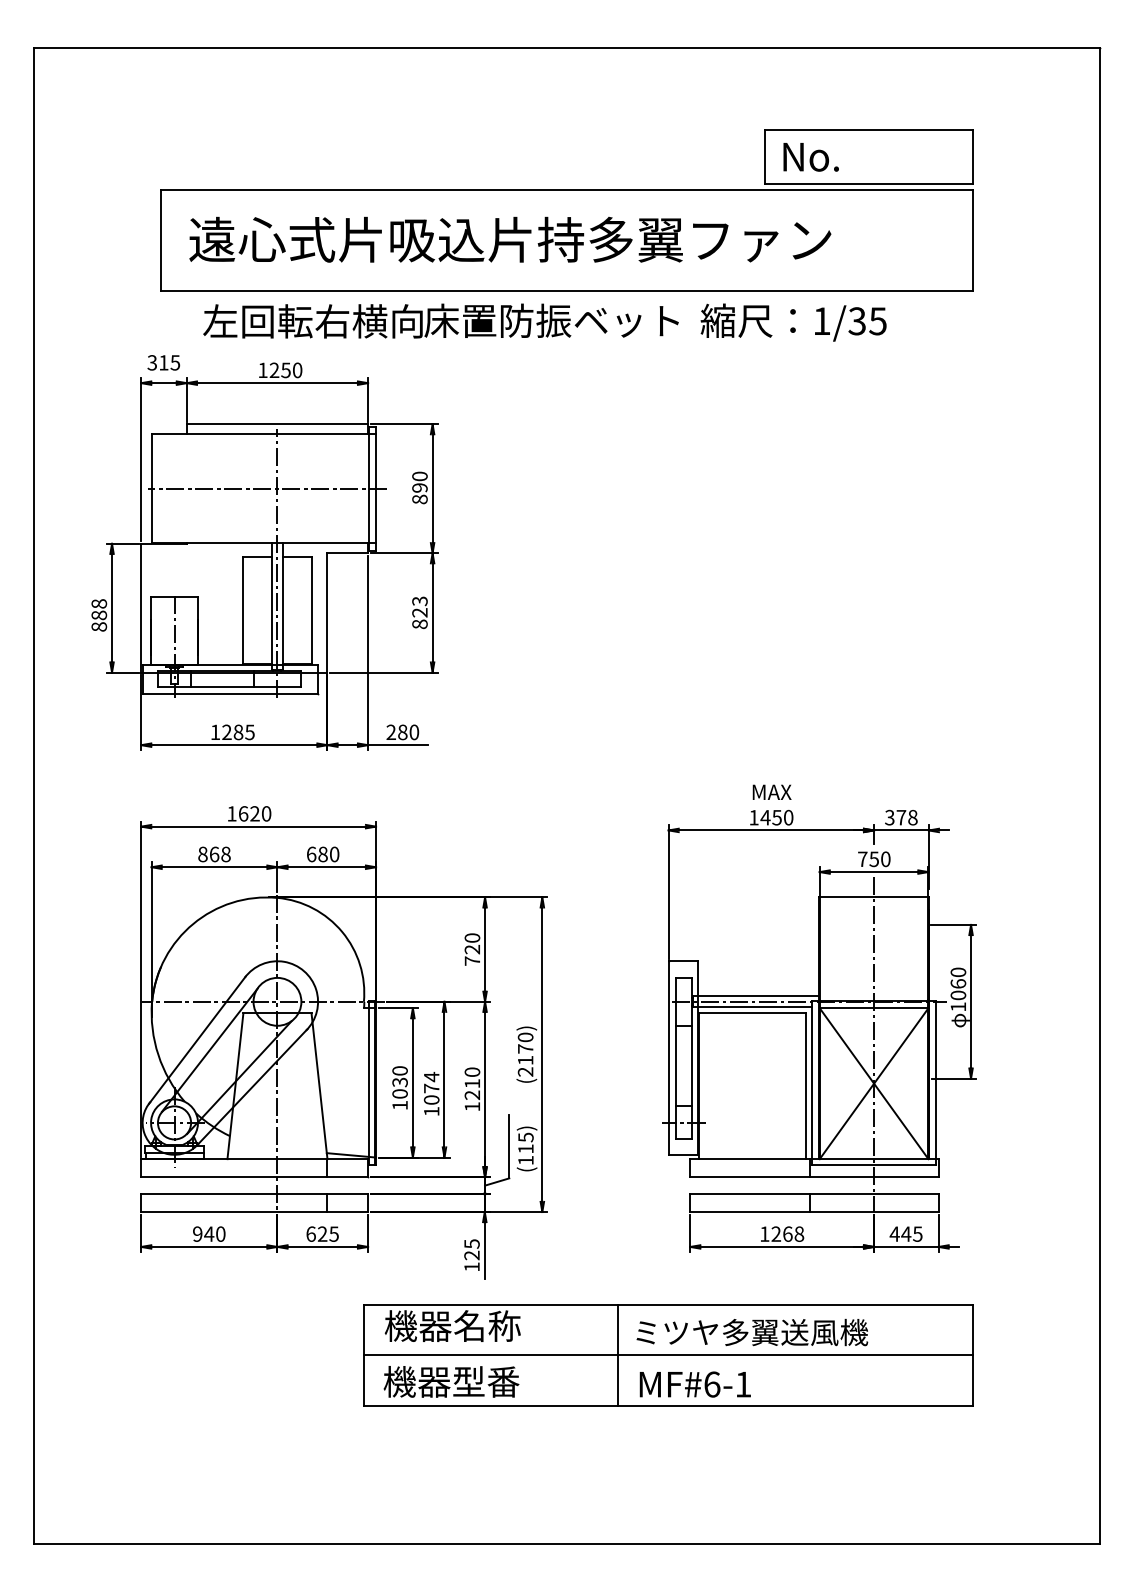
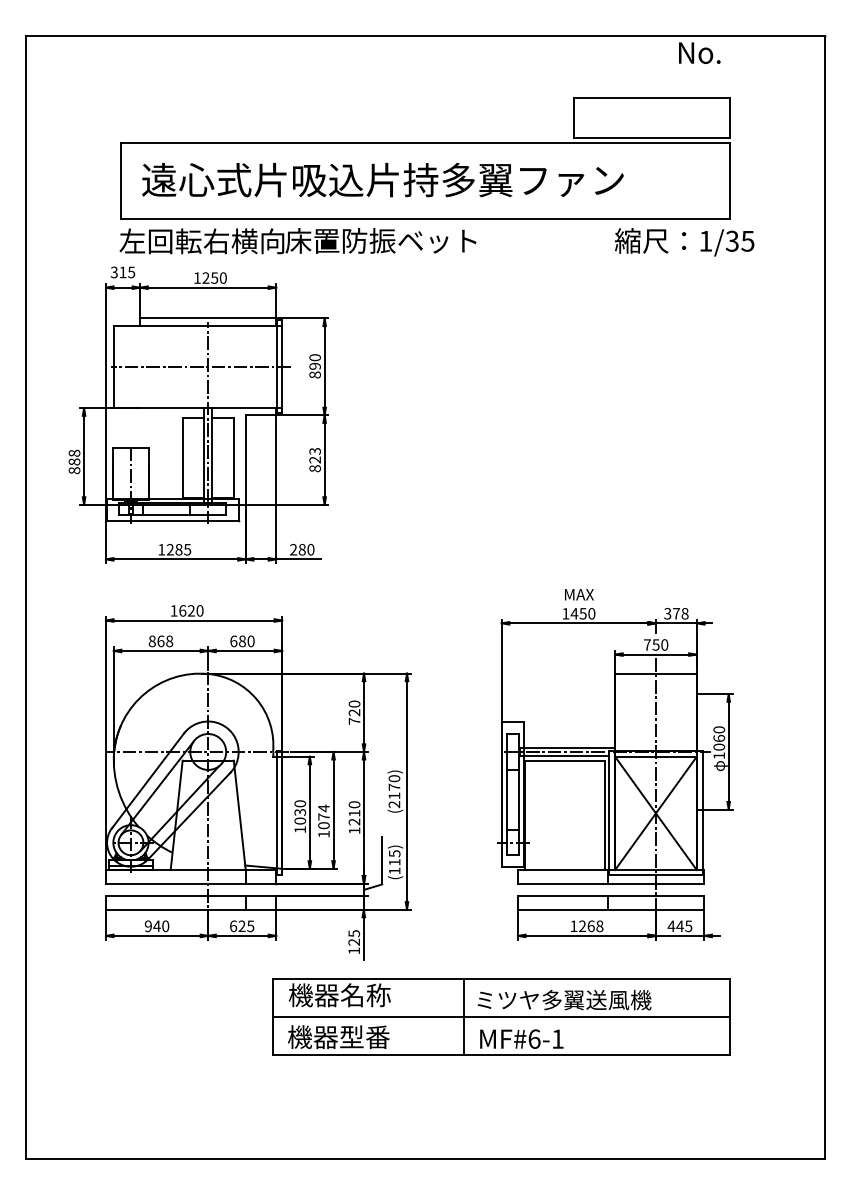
text: (810, 156) -> (699, 52), moved
text: (440, 321) -> (297, 241), moved
text: (793, 322) -> (684, 242), moved

